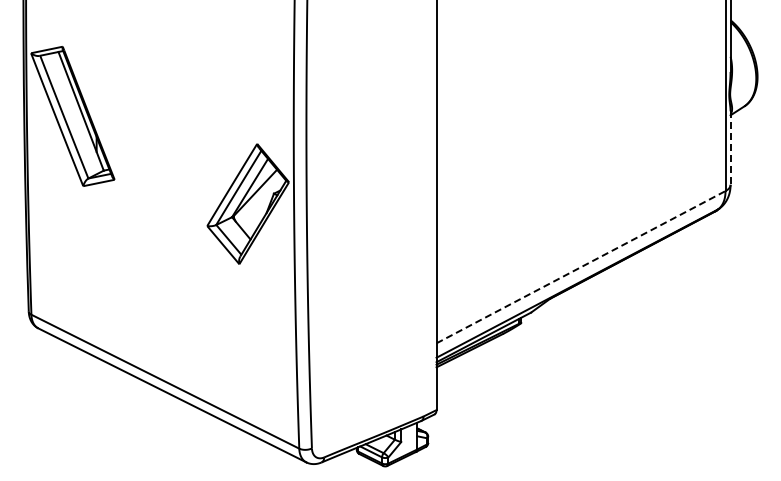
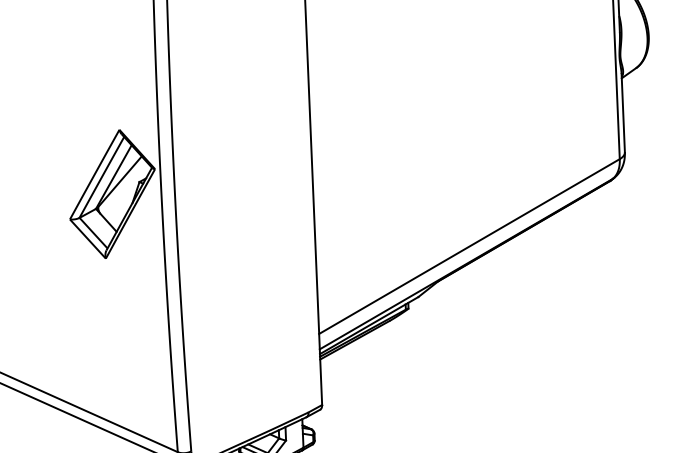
line: (730, 148) -> (623, 113), dashed -> solid
line: (581, 266) -> (469, 245), dashed -> solid

